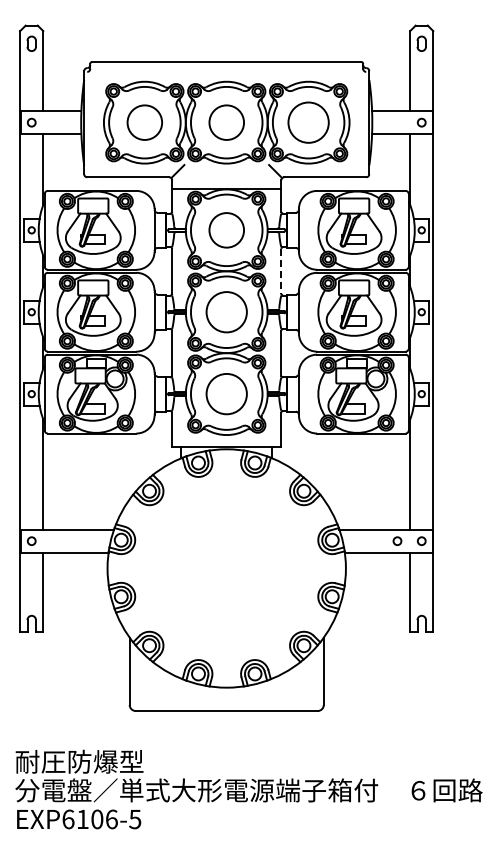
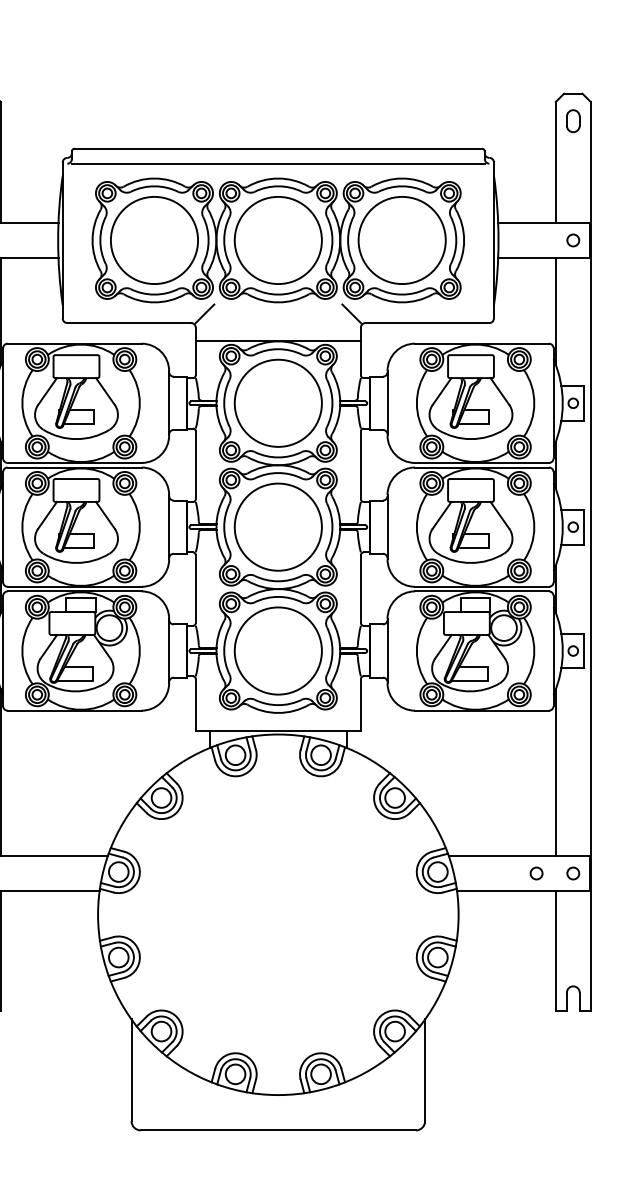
line: (226, 71) -> (277, 163), added
circle: (144, 122) -> (153, 240), size x1.67
circle: (226, 122) -> (277, 240), size x1.67
circle: (308, 122) -> (402, 240), size x1.43
circle: (226, 230) -> (277, 403), size x1.67
line: (281, 271) -> (361, 465), dashed -> solid
circle: (226, 312) -> (277, 527), size x1.43
circle: (226, 393) -> (277, 650), size x1.43

